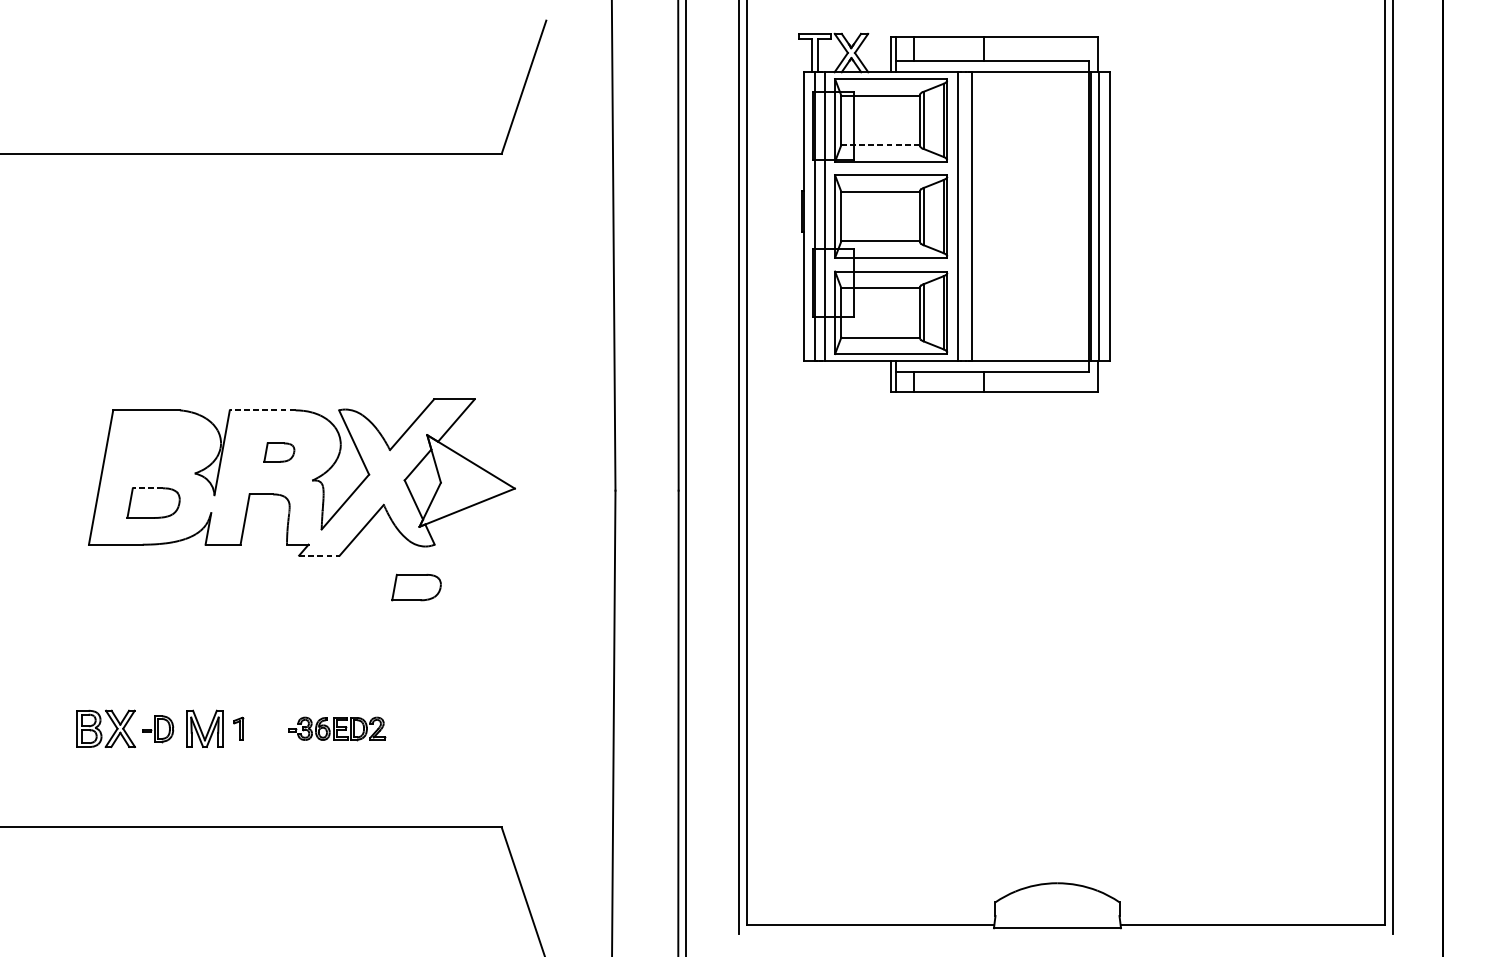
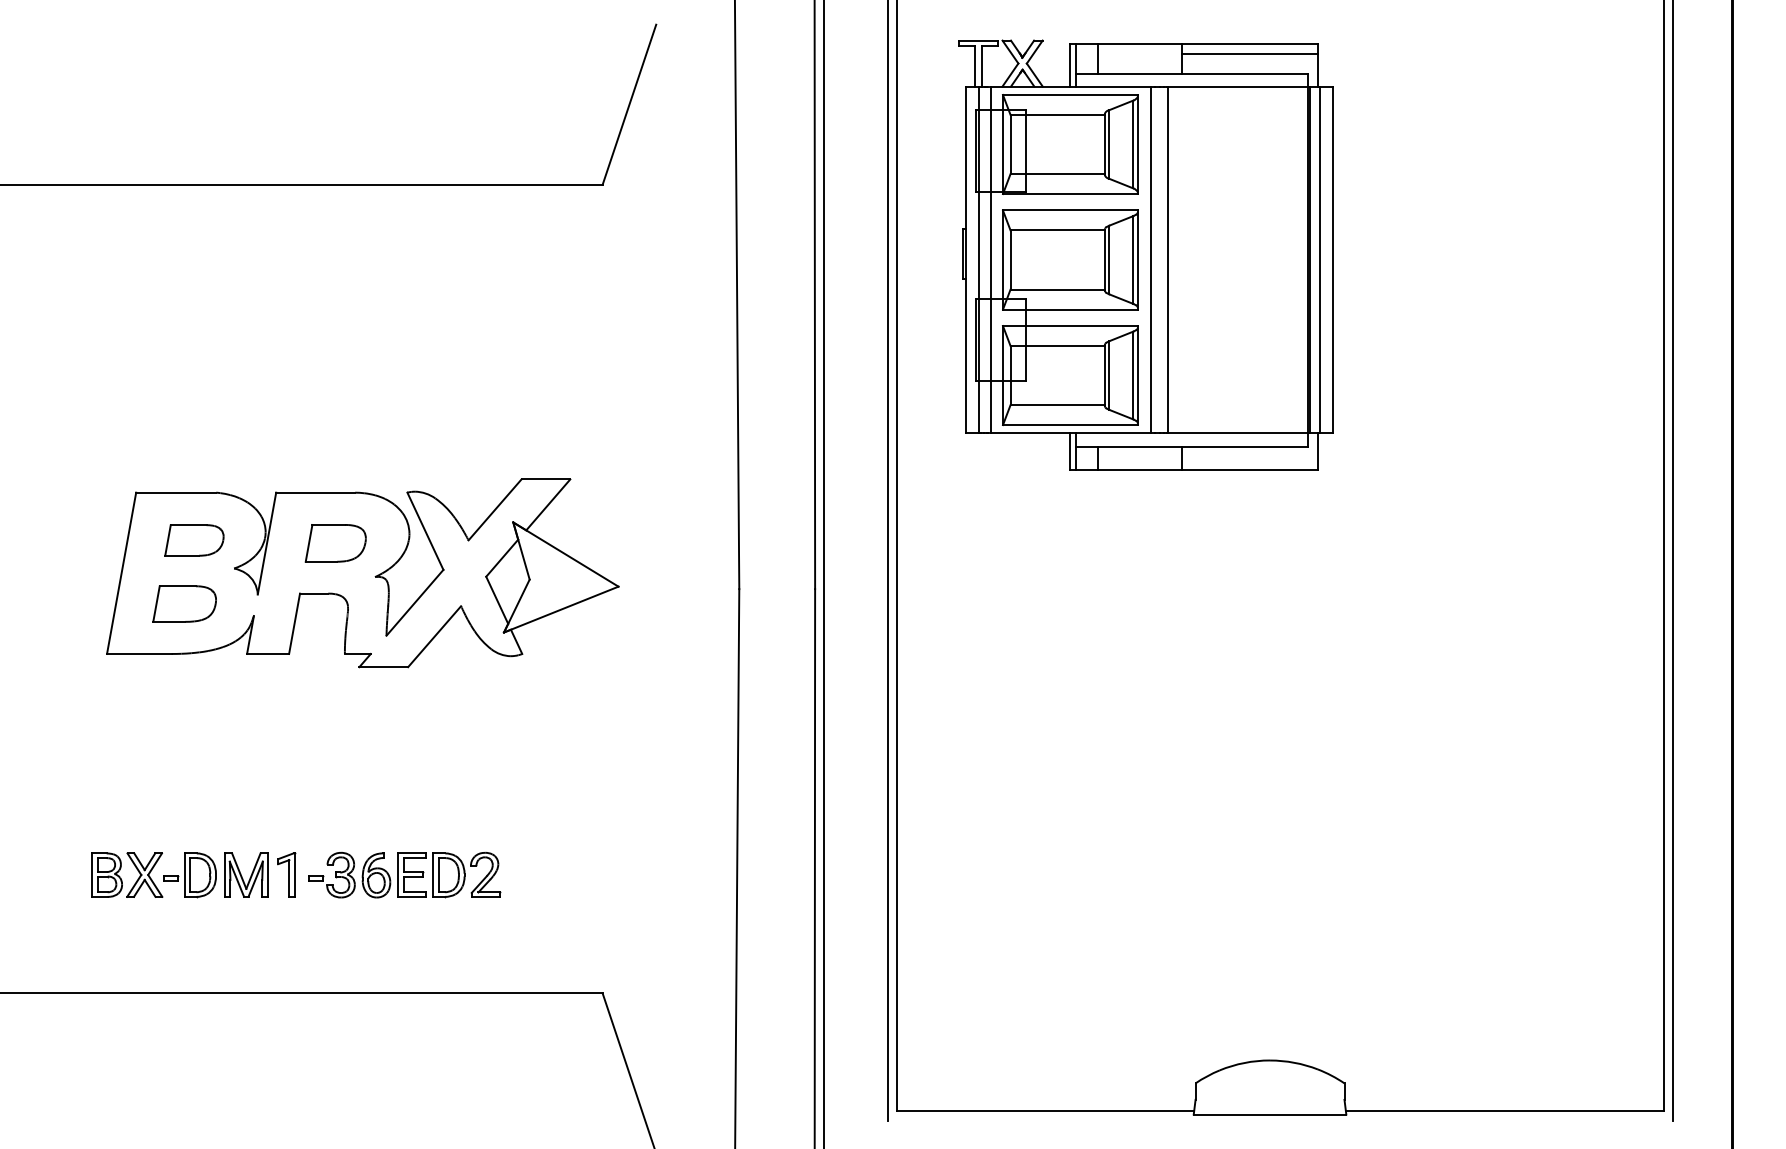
line: (1040, 45) -> (1249, 54), added
line: (880, 145) -> (1057, 174), dashed -> solid
line: (262, 410) -> (315, 492), dashed -> solid
part: (279, 452) -> (335, 543), size x1.67
line: (147, 488) -> (177, 586), dashed -> solid
line: (320, 555) -> (384, 667), dashed -> solid
part: (416, 587) -> (194, 540), moved
part: (238, 728) -> (286, 874), size x1.67
part: (336, 728) -> (404, 874), size x1.67
part: (157, 729) -> (189, 875), size x1.43

